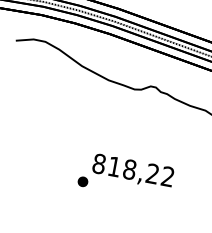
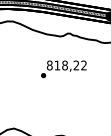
text: (125, 177) -> (63, 69), moved

